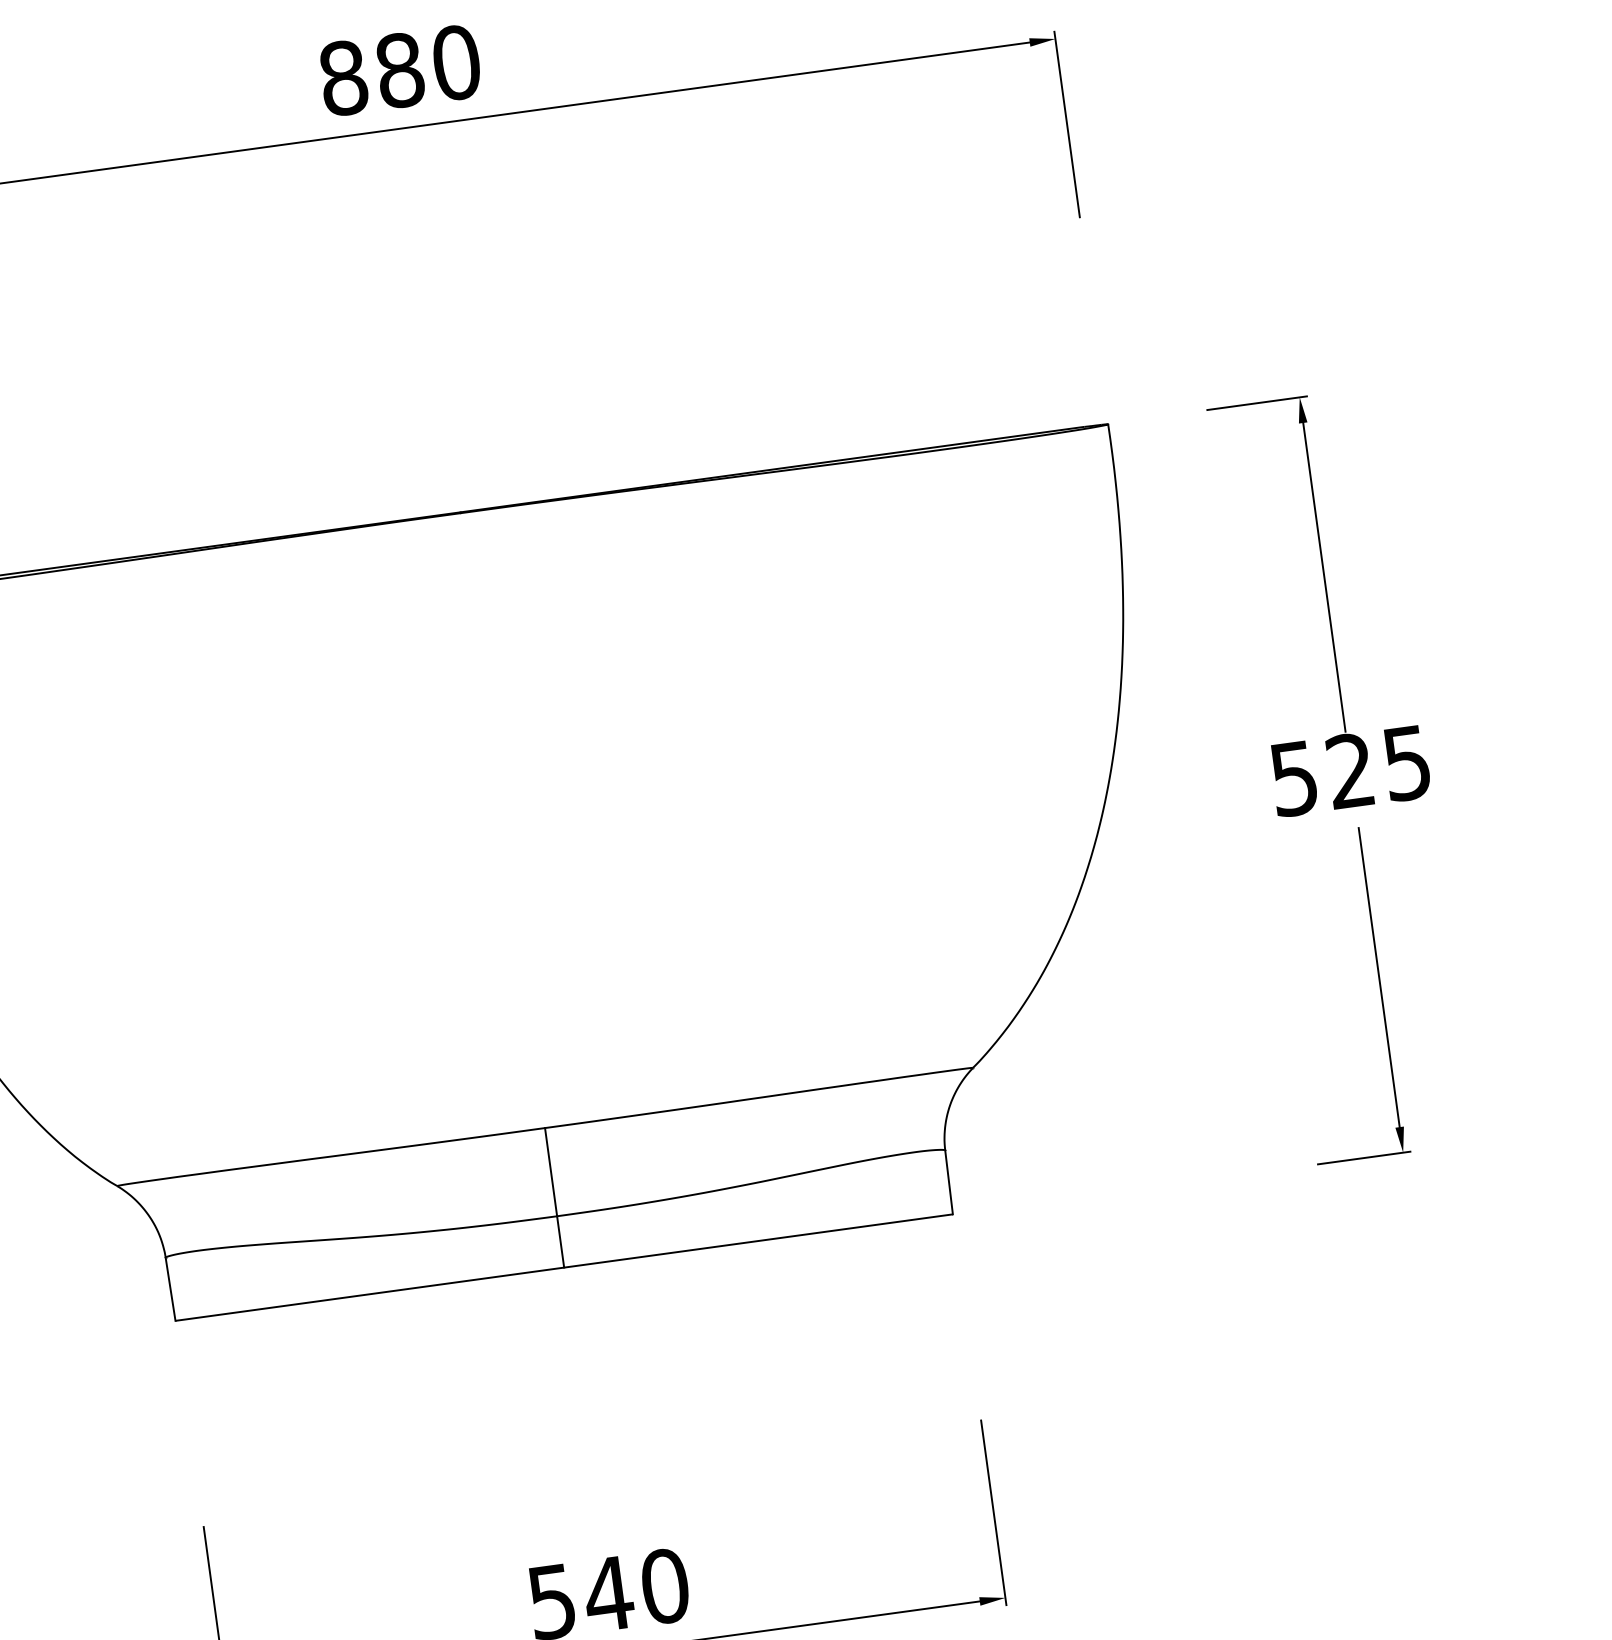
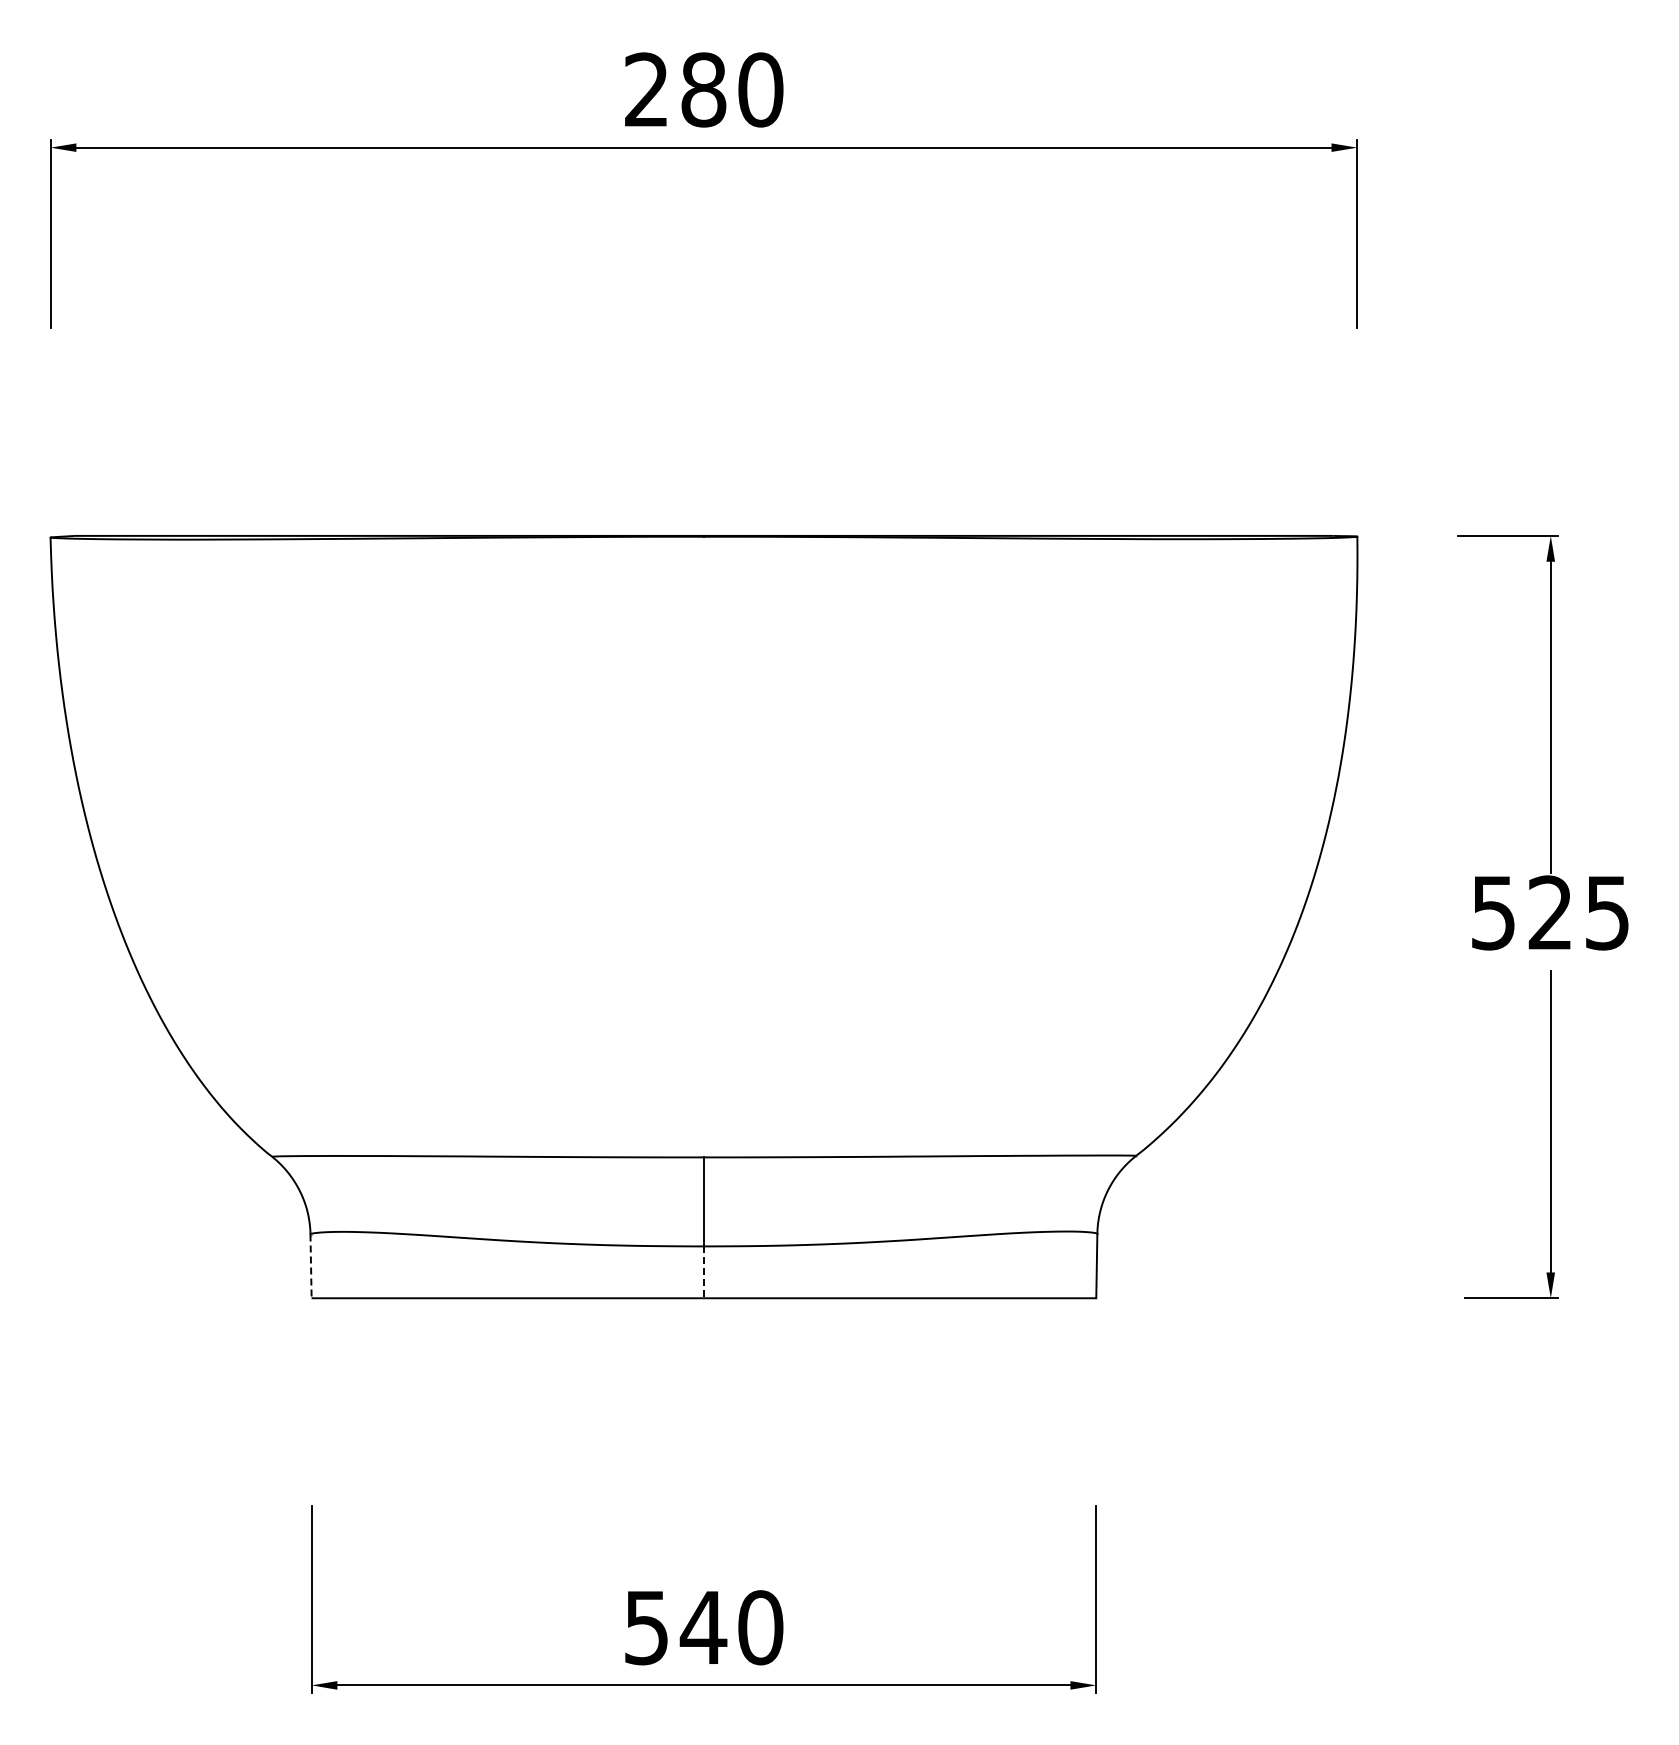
text: (343, 77) -> (646, 89), 880 -> 280
line: (560, 1242) -> (703, 1272), solid -> dashed
line: (171, 1289) -> (311, 1266), solid -> dashed

